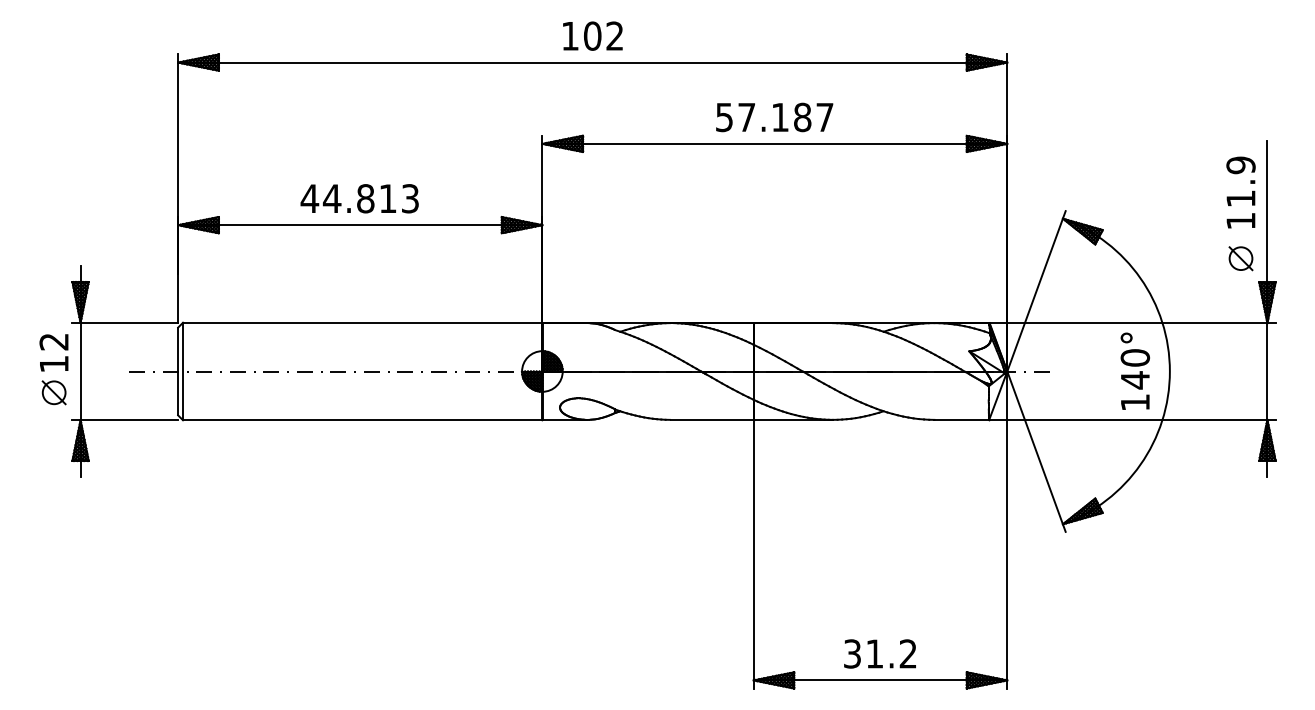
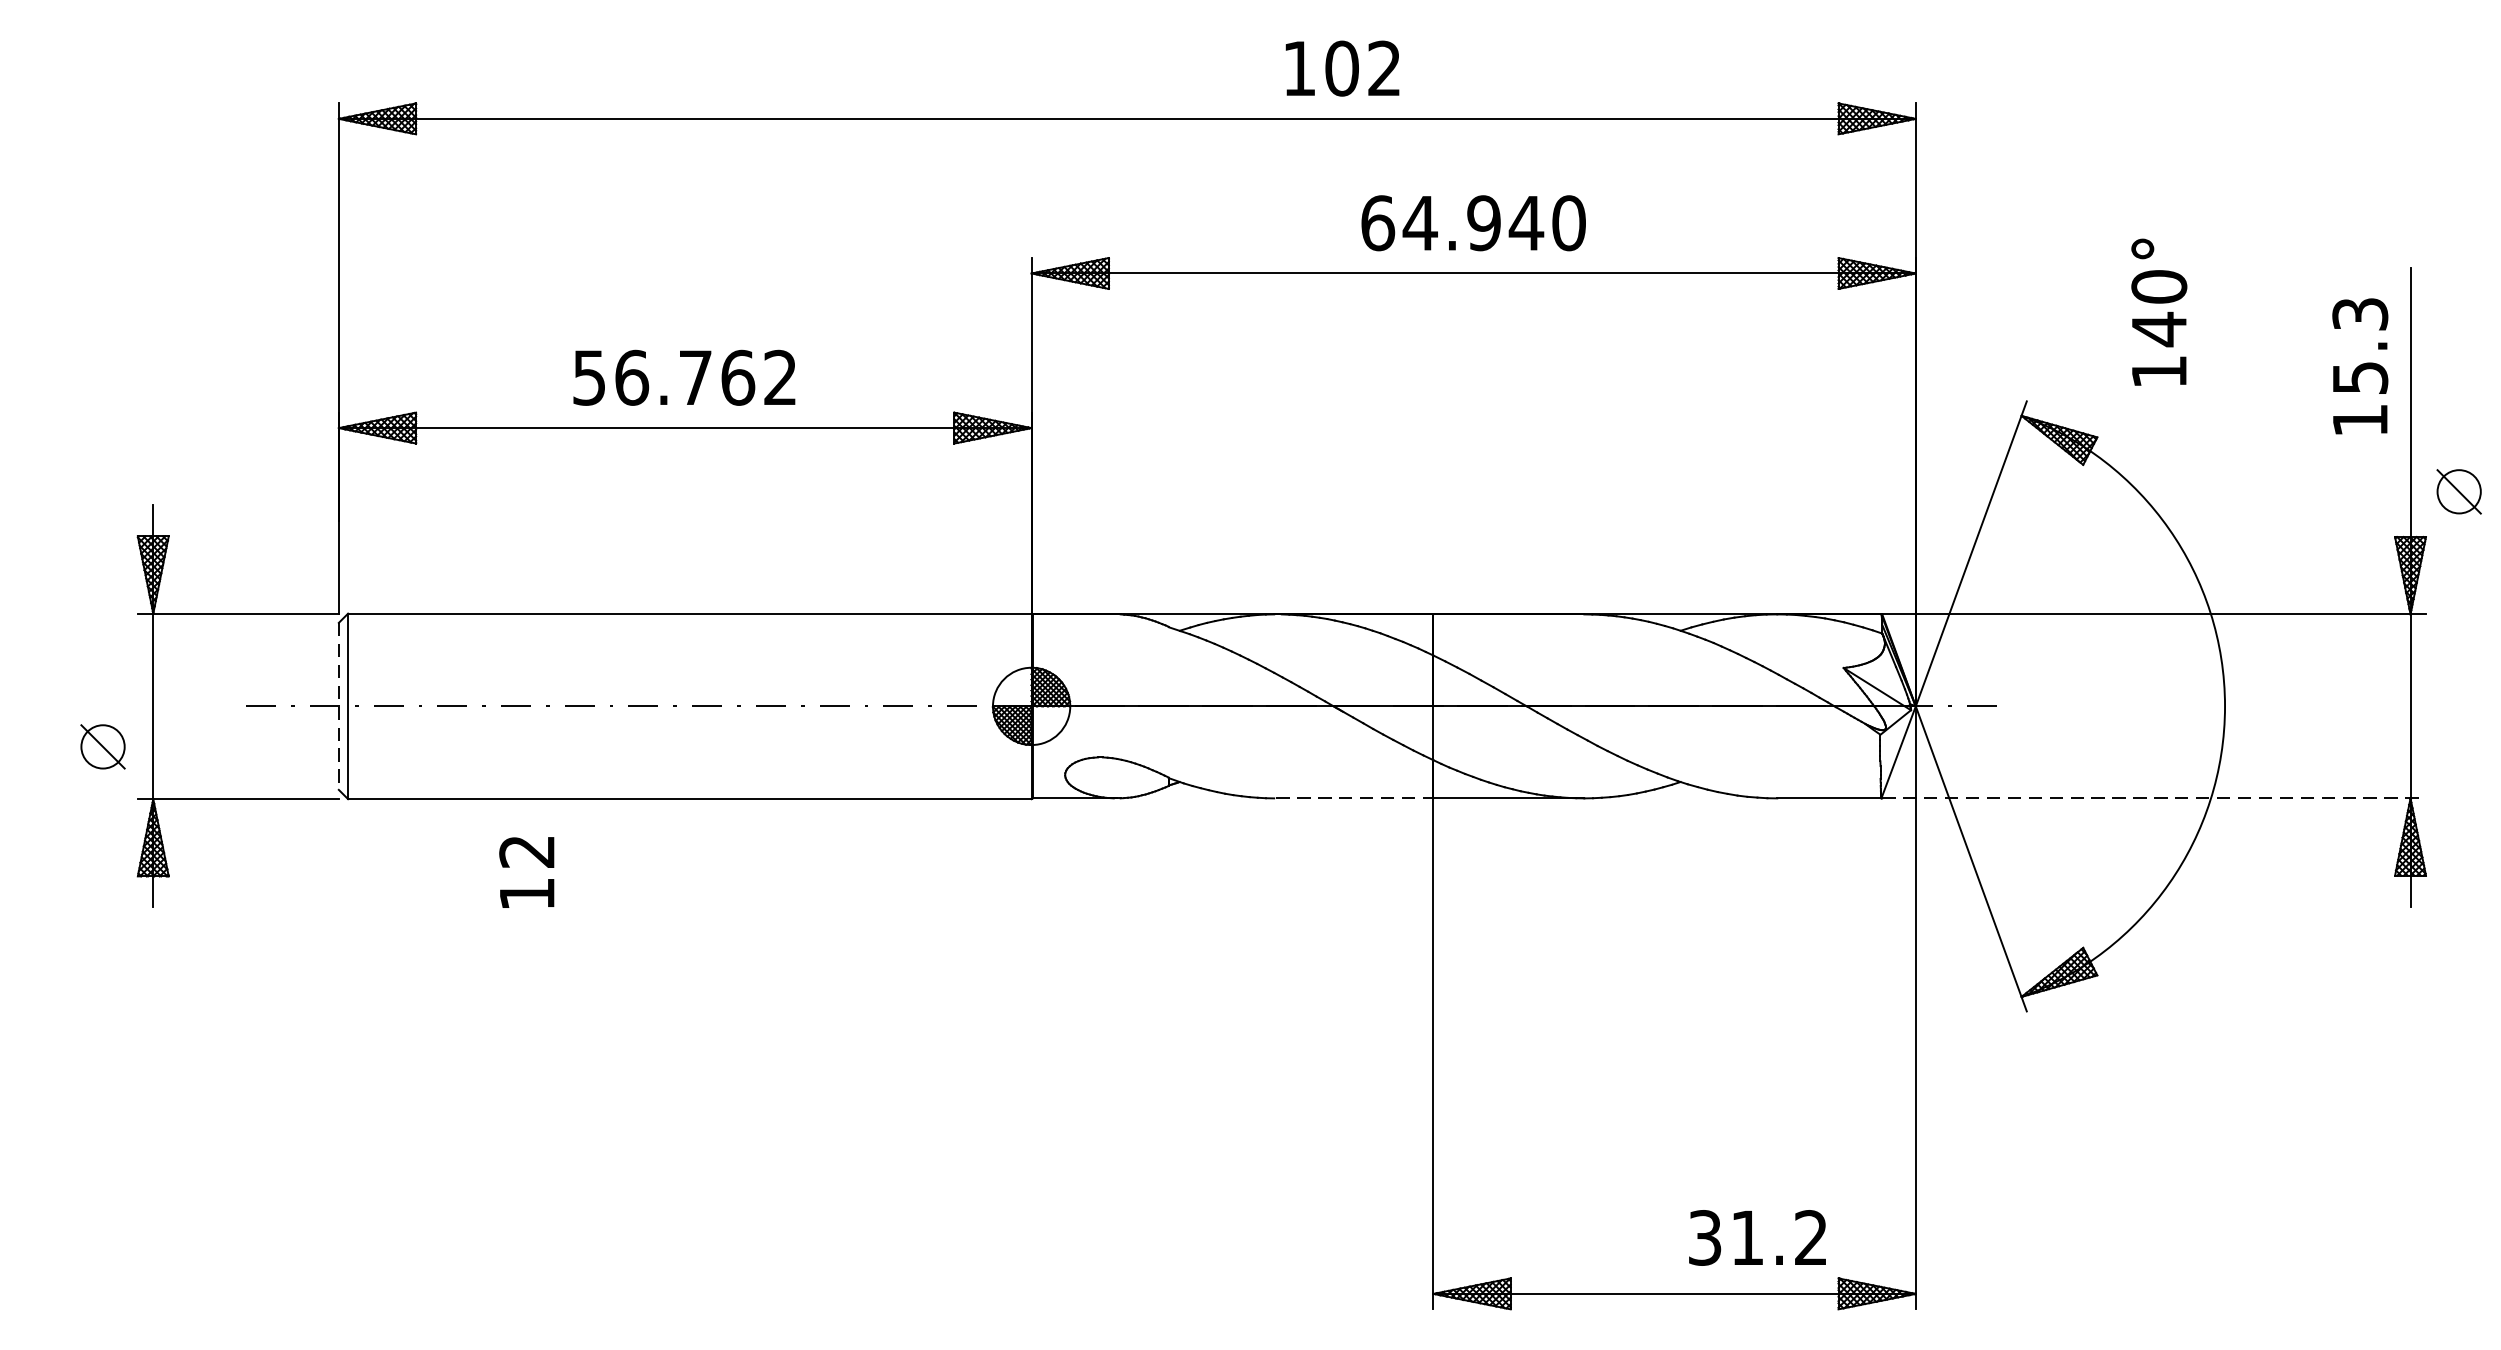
text: (592, 35) -> (1341, 67), moved
text: (774, 117) -> (1473, 223), 57.187 -> 64.940
text: (1240, 181) -> (2359, 345), 11.9 -> 15.3
text: (359, 198) -> (683, 377), 44.813 -> 56.762
part: (1240, 258) -> (2458, 491), moved
text: (53, 352) -> (525, 871), moved
text: (1134, 370) -> (2157, 310), moved
line: (178, 371) -> (339, 706), solid -> dashed
line: (712, 419) -> (1355, 797), solid -> dashed
line: (1132, 419) -> (2153, 797), solid -> dashed
text: (879, 653) -> (1756, 1237), moved

